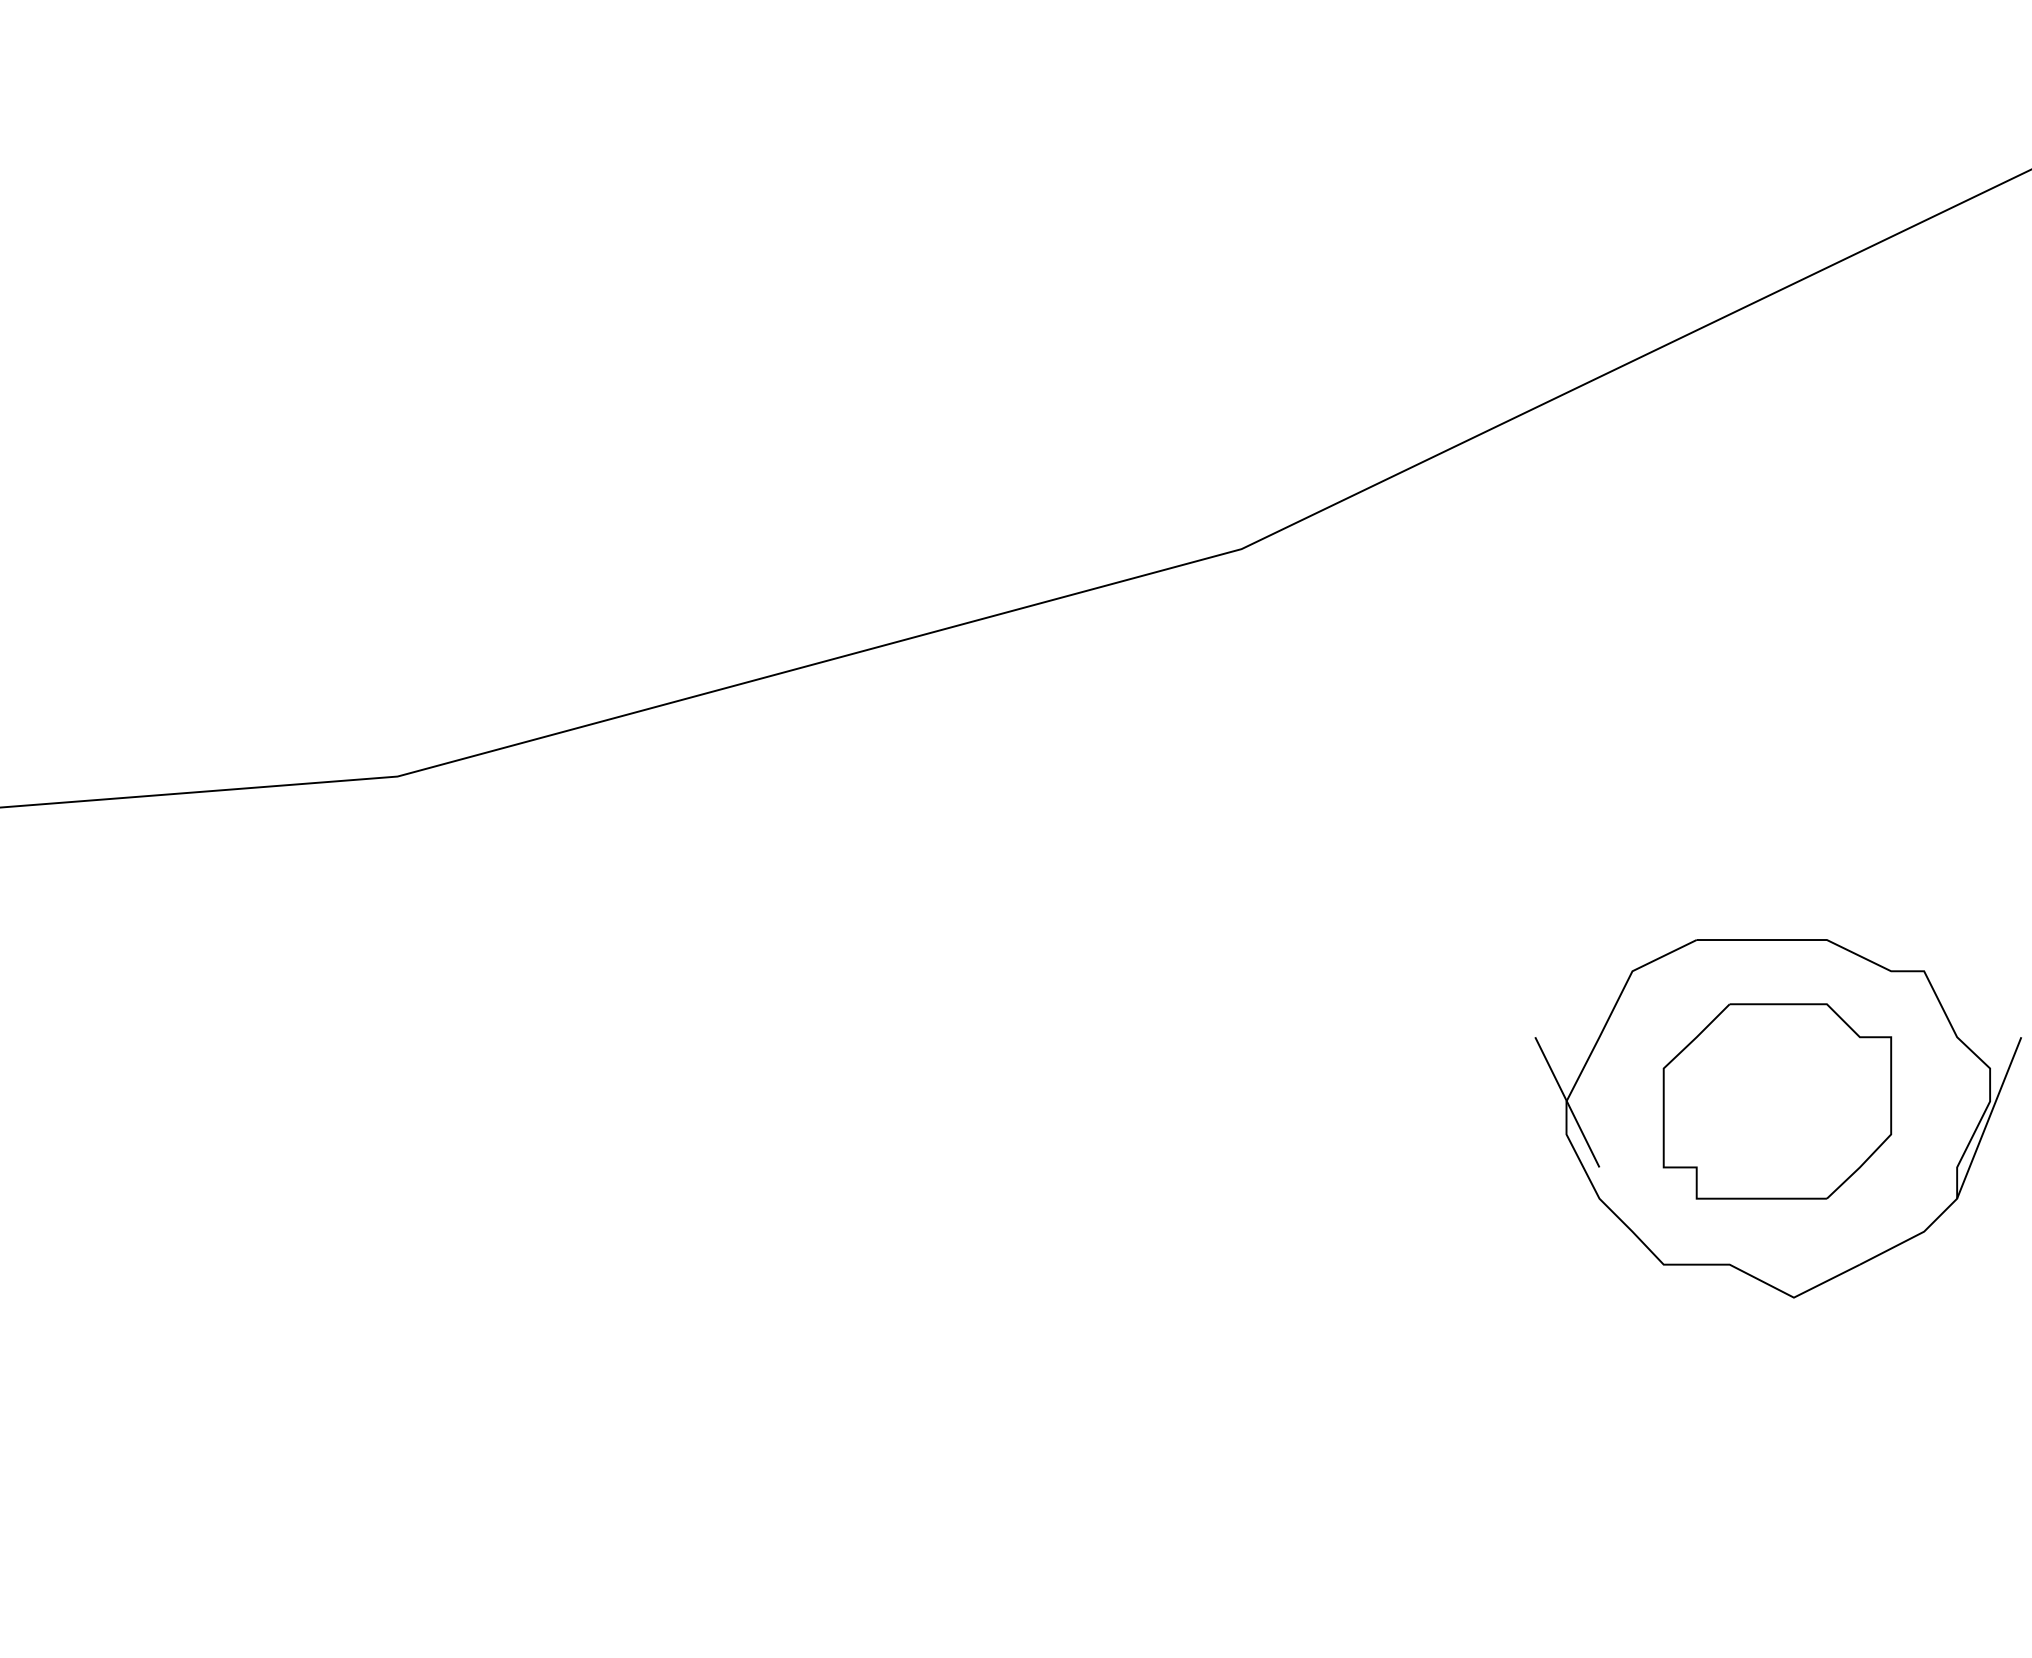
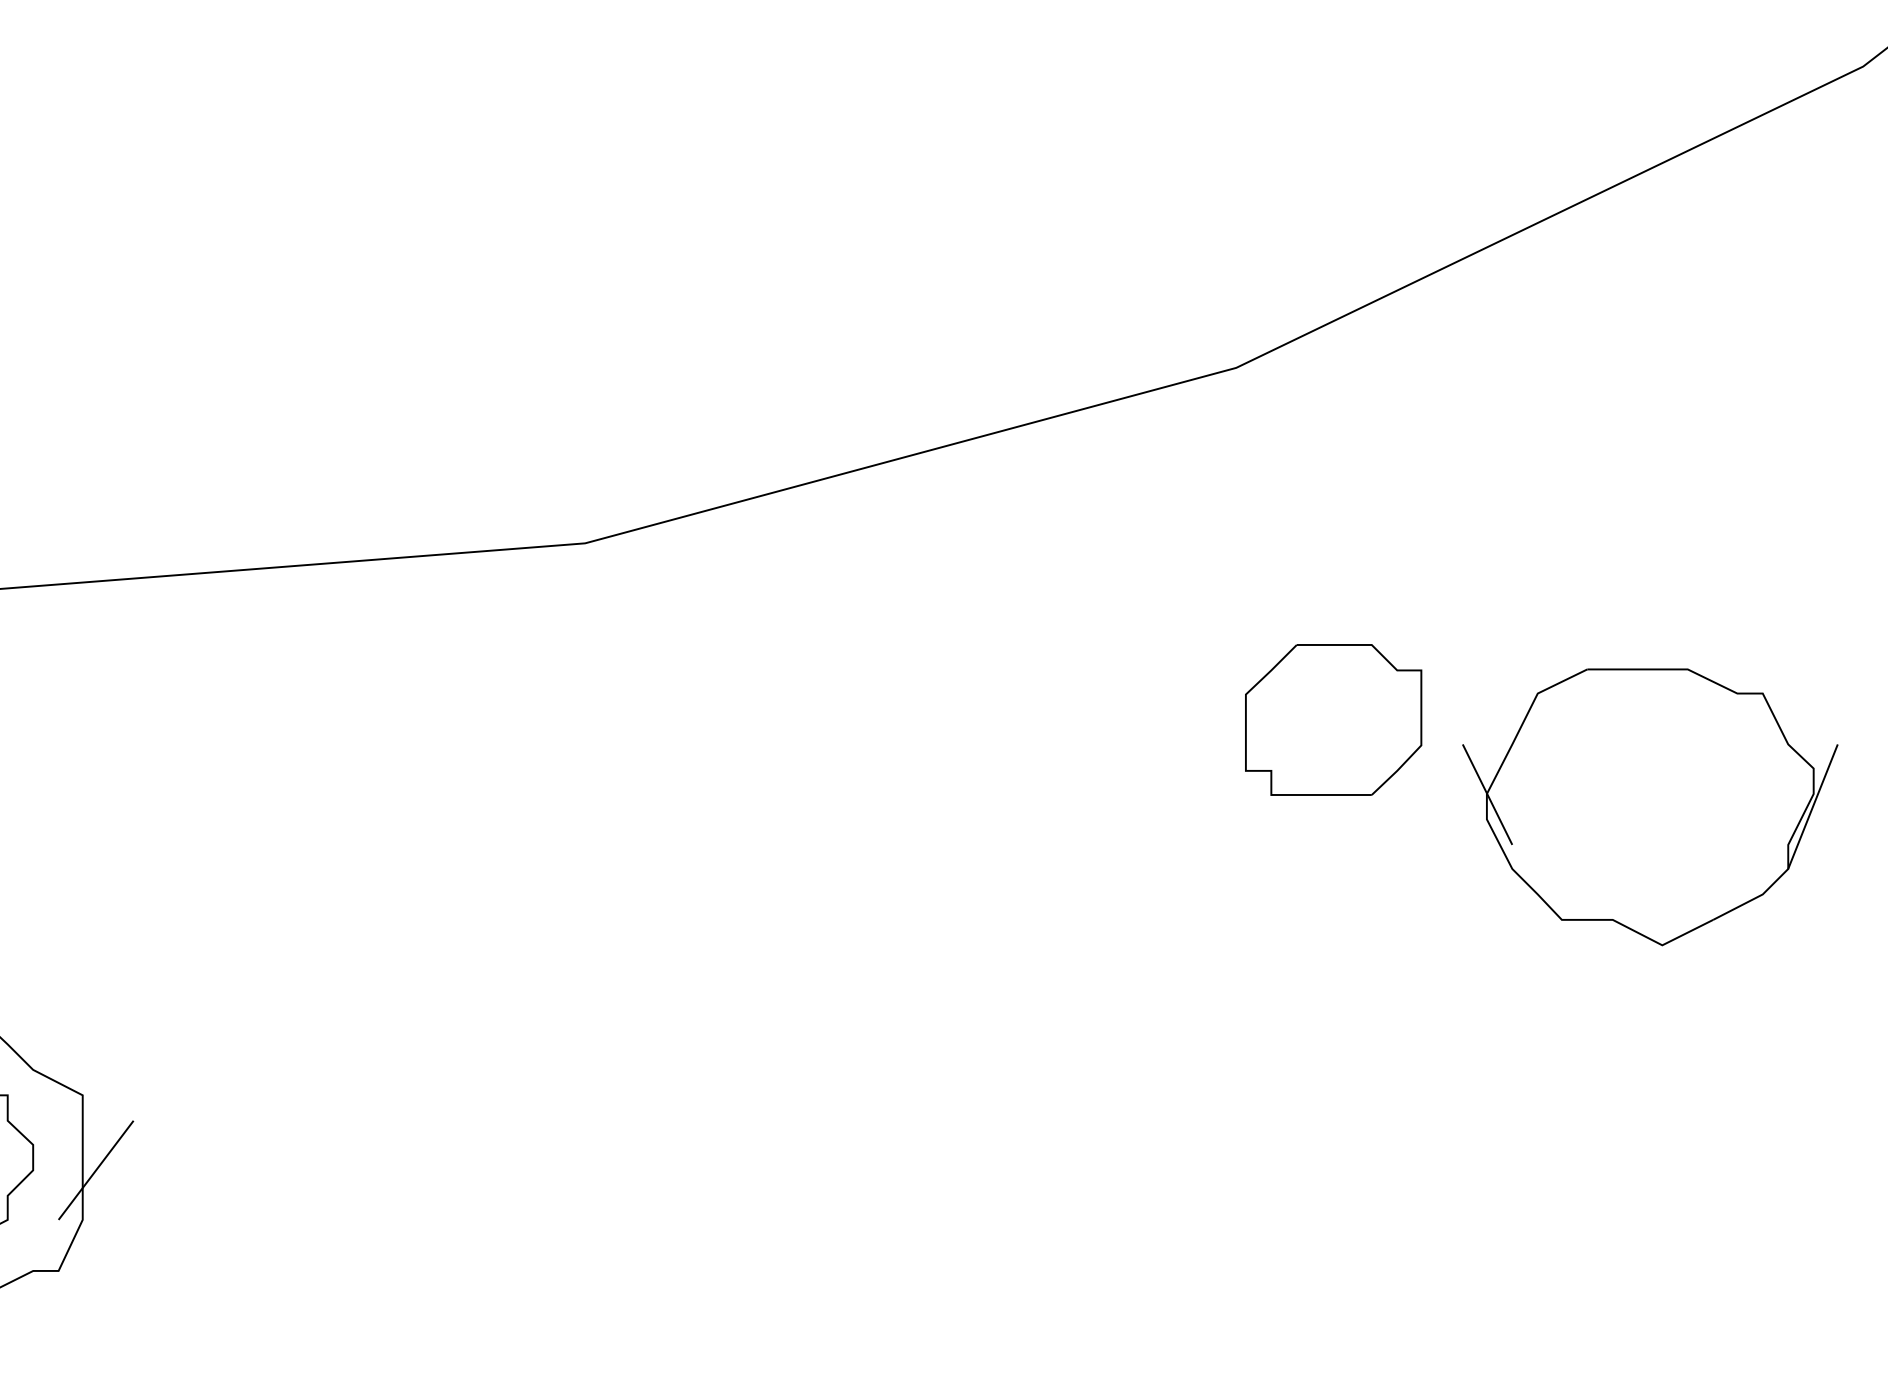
part: (1777, 1100) -> (1333, 719), moved

